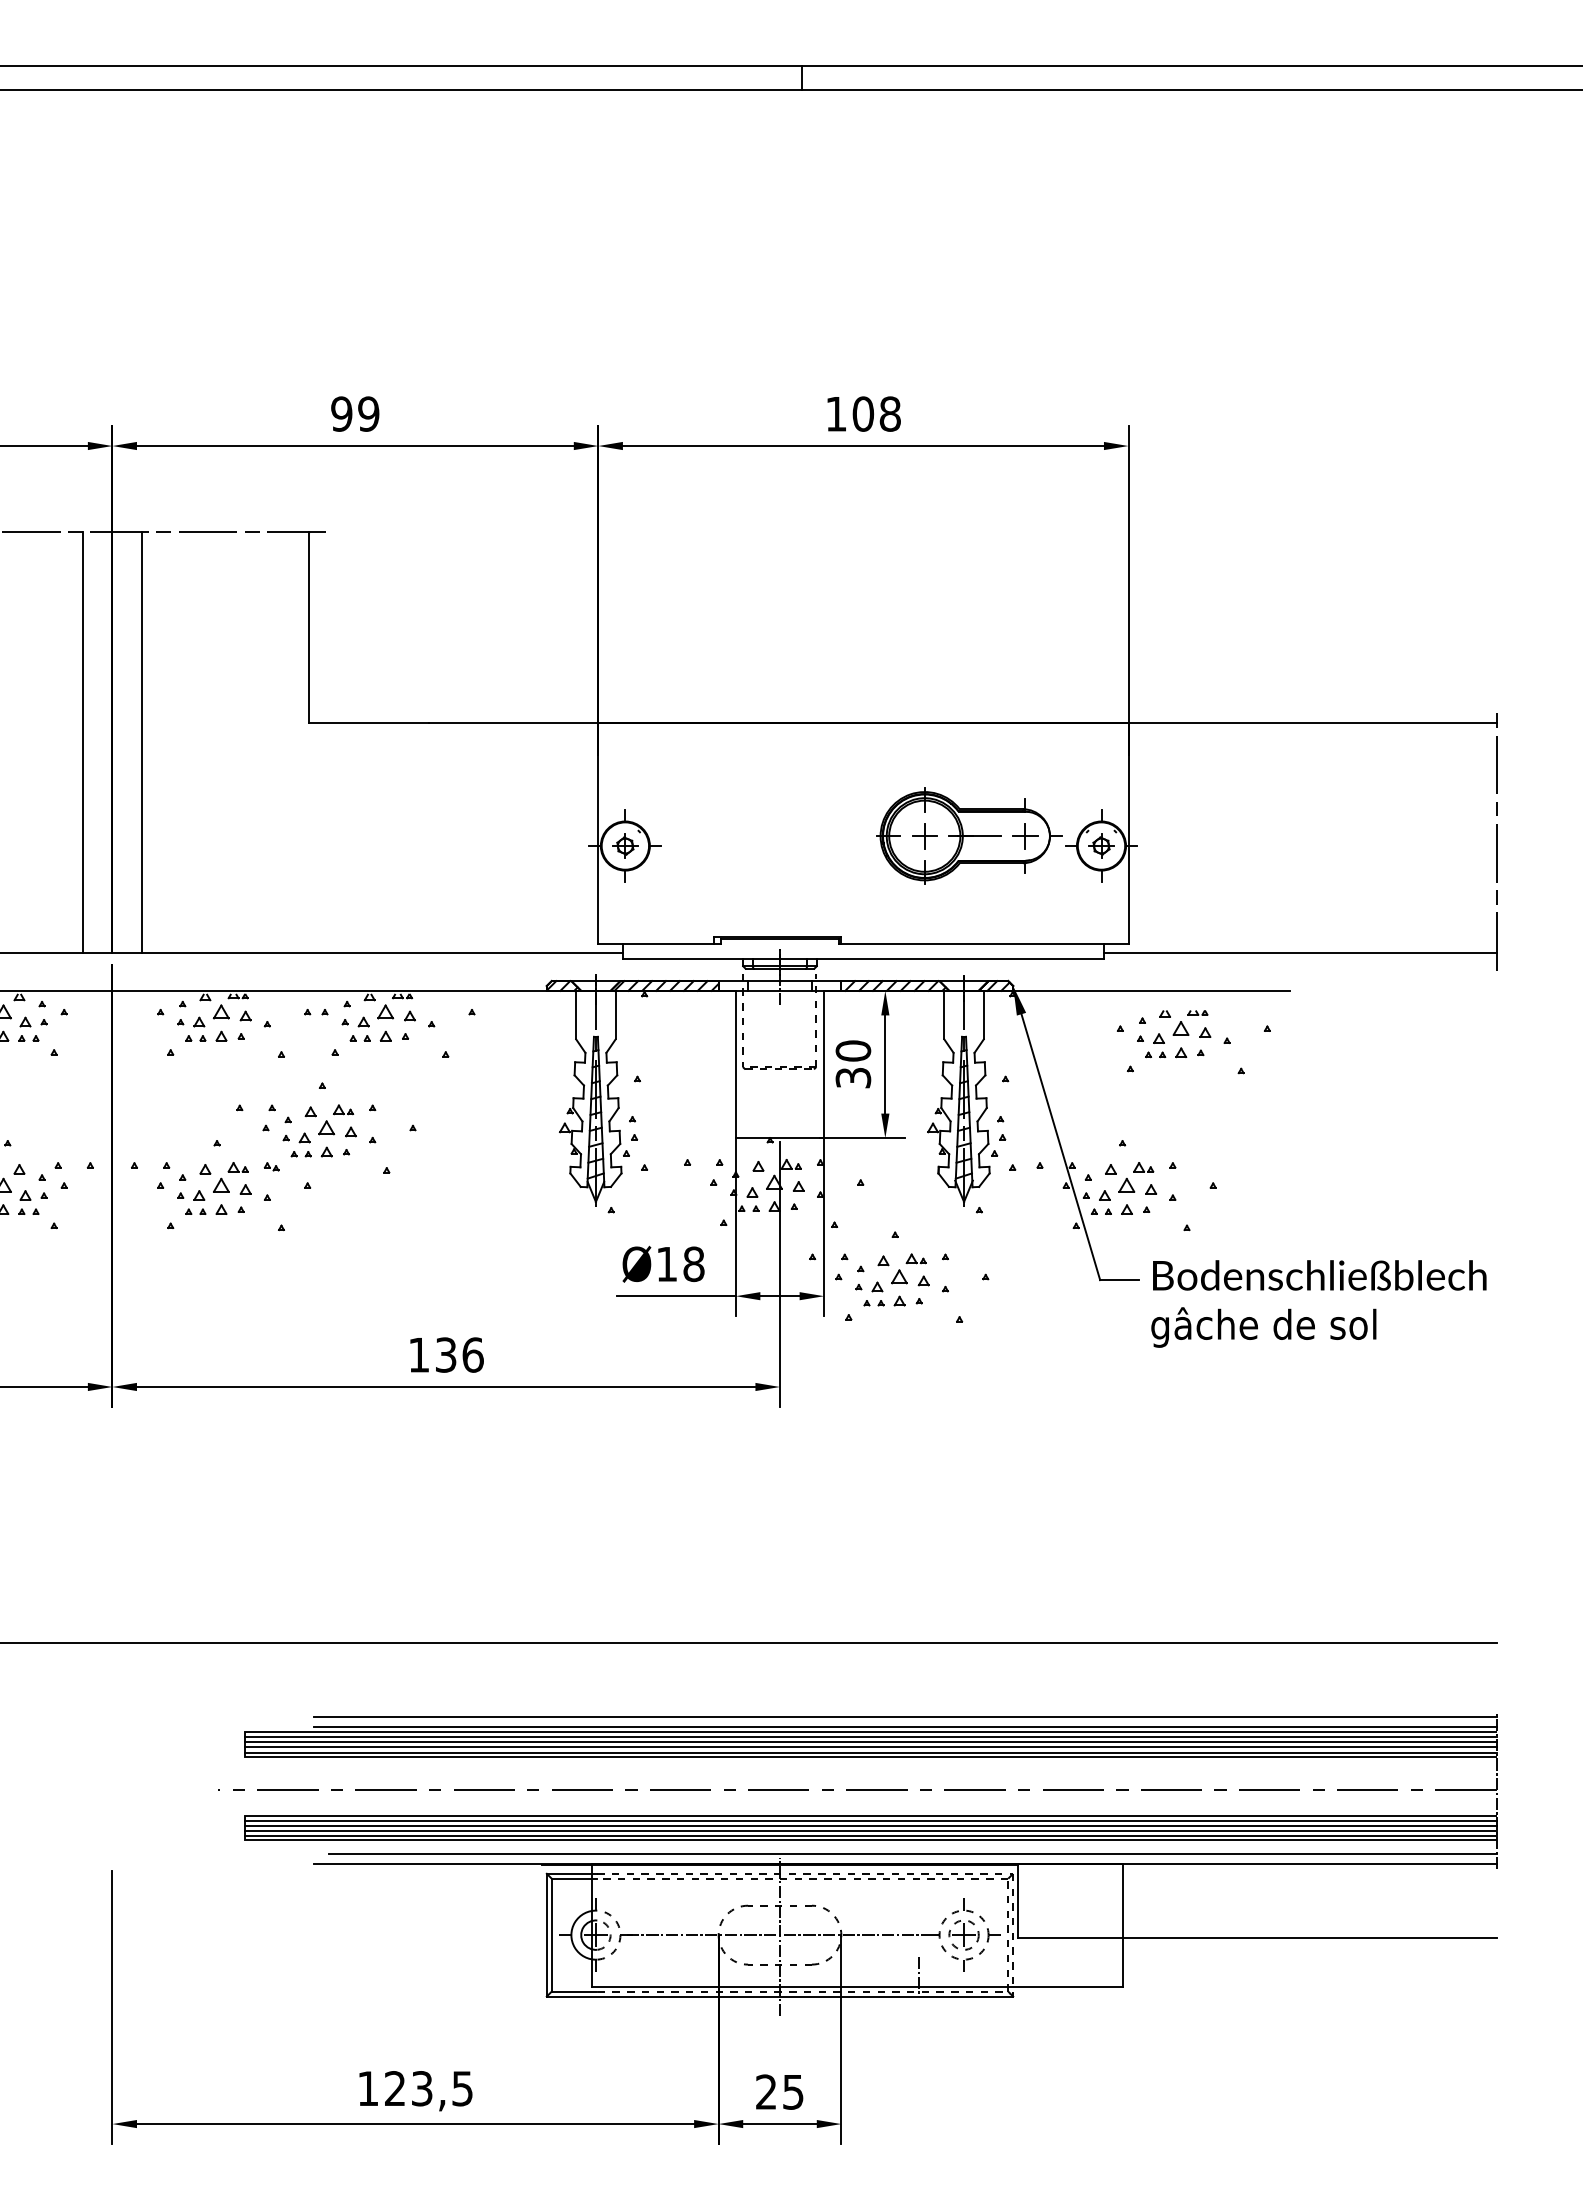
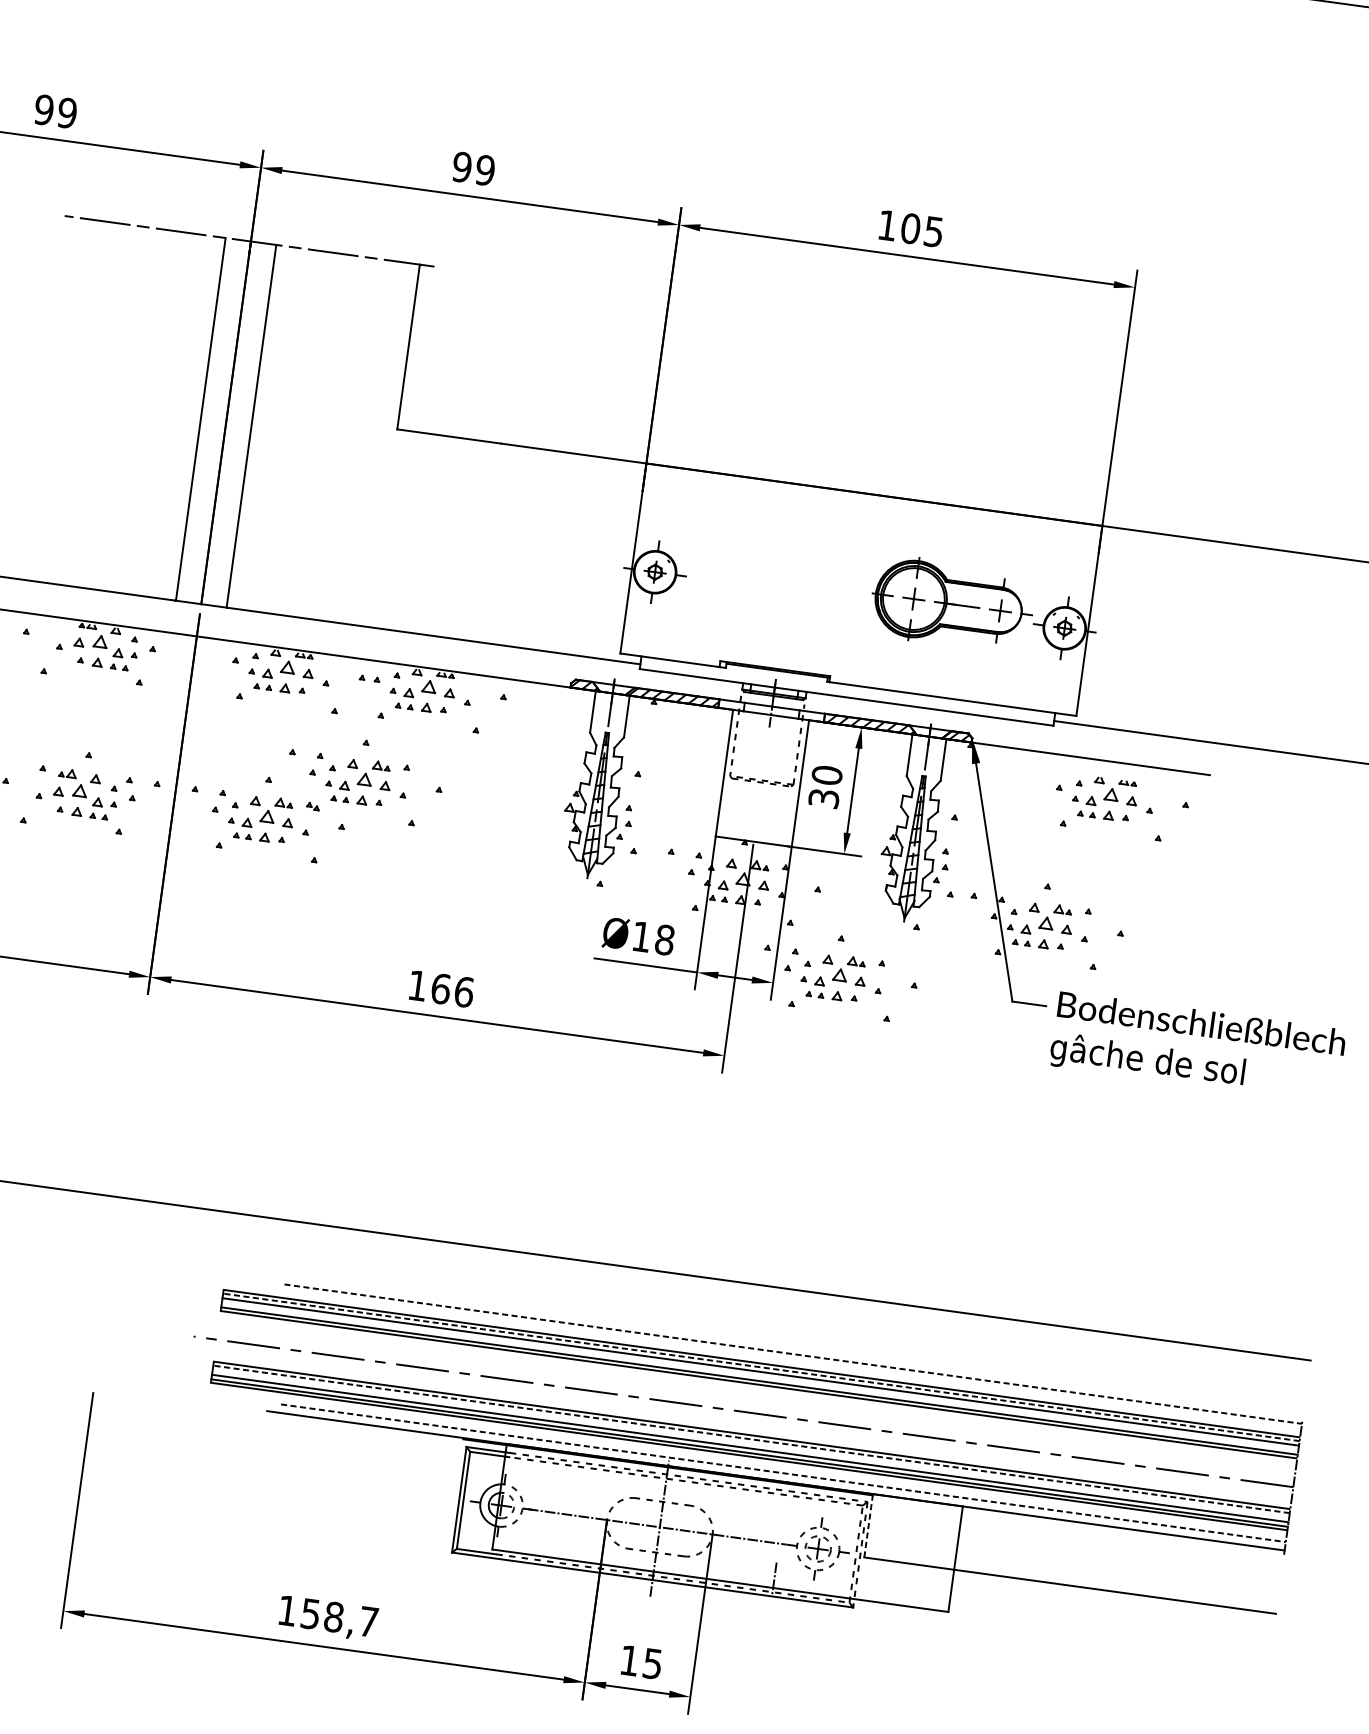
text: (889, 413) -> (933, 231), 108 -> 105
text: (445, 1354) -> (440, 988), 136 -> 166
line: (905, 1716) -> (793, 1353), solid -> dashed
line: (904, 1726) -> (791, 1362), removed
line: (870, 1736) -> (761, 1367), solid -> dashed
line: (870, 1747) -> (759, 1376), removed
line: (870, 1820) -> (751, 1439), solid -> dashed
line: (870, 1825) -> (750, 1443), removed
line: (913, 1854) -> (784, 1473), solid -> dashed
line: (1018, 1901) -> (868, 1526), solid -> dashed
text: (428, 2088) -> (339, 1617), 123,5 -> 158,7
text: (766, 2091) -> (629, 1660), 25 -> 15

